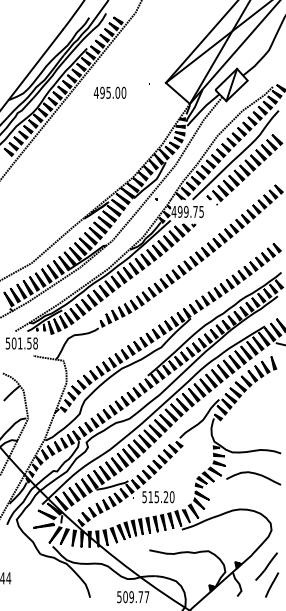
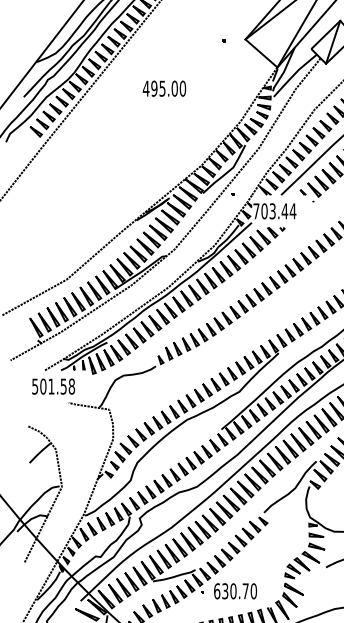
text: (109, 92) -> (163, 88), moved
text: (187, 211) -> (274, 210), 499.75 -> 703.44
text: (155, 497) -> (231, 591), 515.20 -> 630.70

